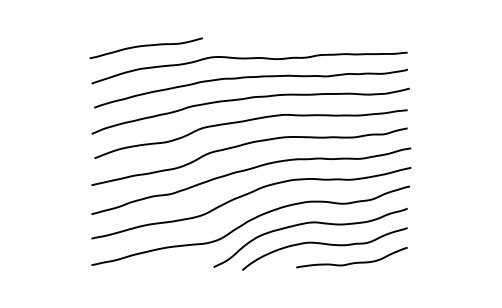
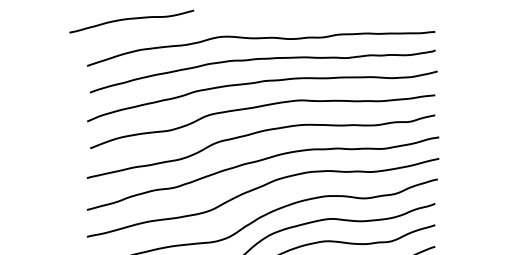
curve: (145, 46) -> (131, 19), moved

